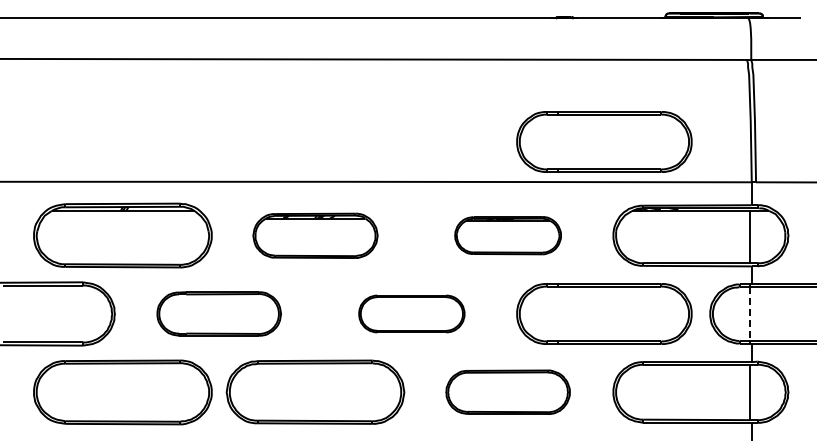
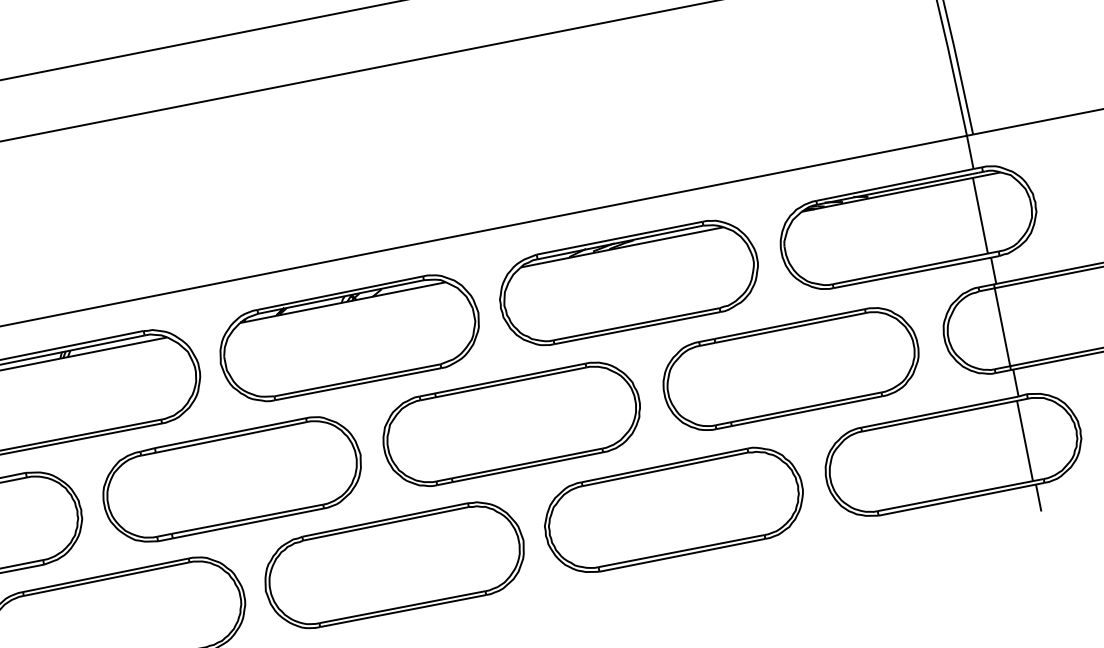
part: (604, 141) -> (741, 118), removed
part: (315, 235) -> (349, 338), size x1.43
part: (507, 235) -> (627, 283), size x1.67
part: (219, 313) -> (232, 478), size x1.43
part: (411, 313) -> (511, 423), size x1.67
line: (750, 314) -> (1003, 327), dashed -> solid
part: (507, 392) -> (673, 510), size x1.43

